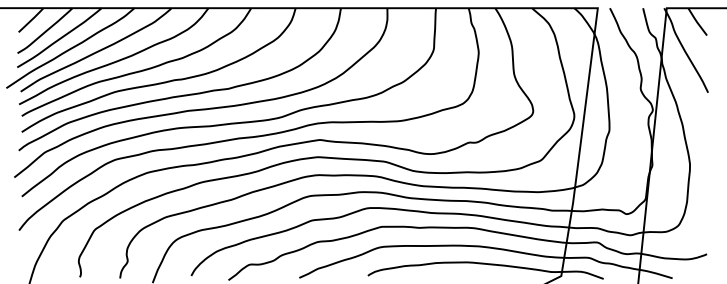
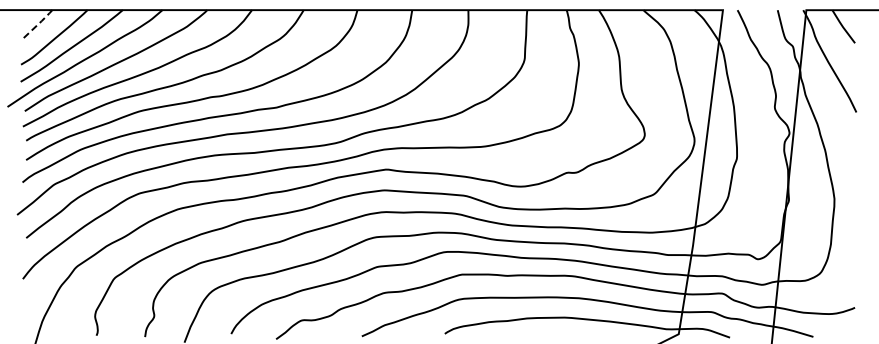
line: (31, 19) -> (38, 23), solid -> dashed

